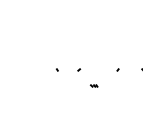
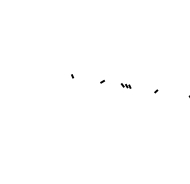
part: (93, 85) -> (125, 85), moved

